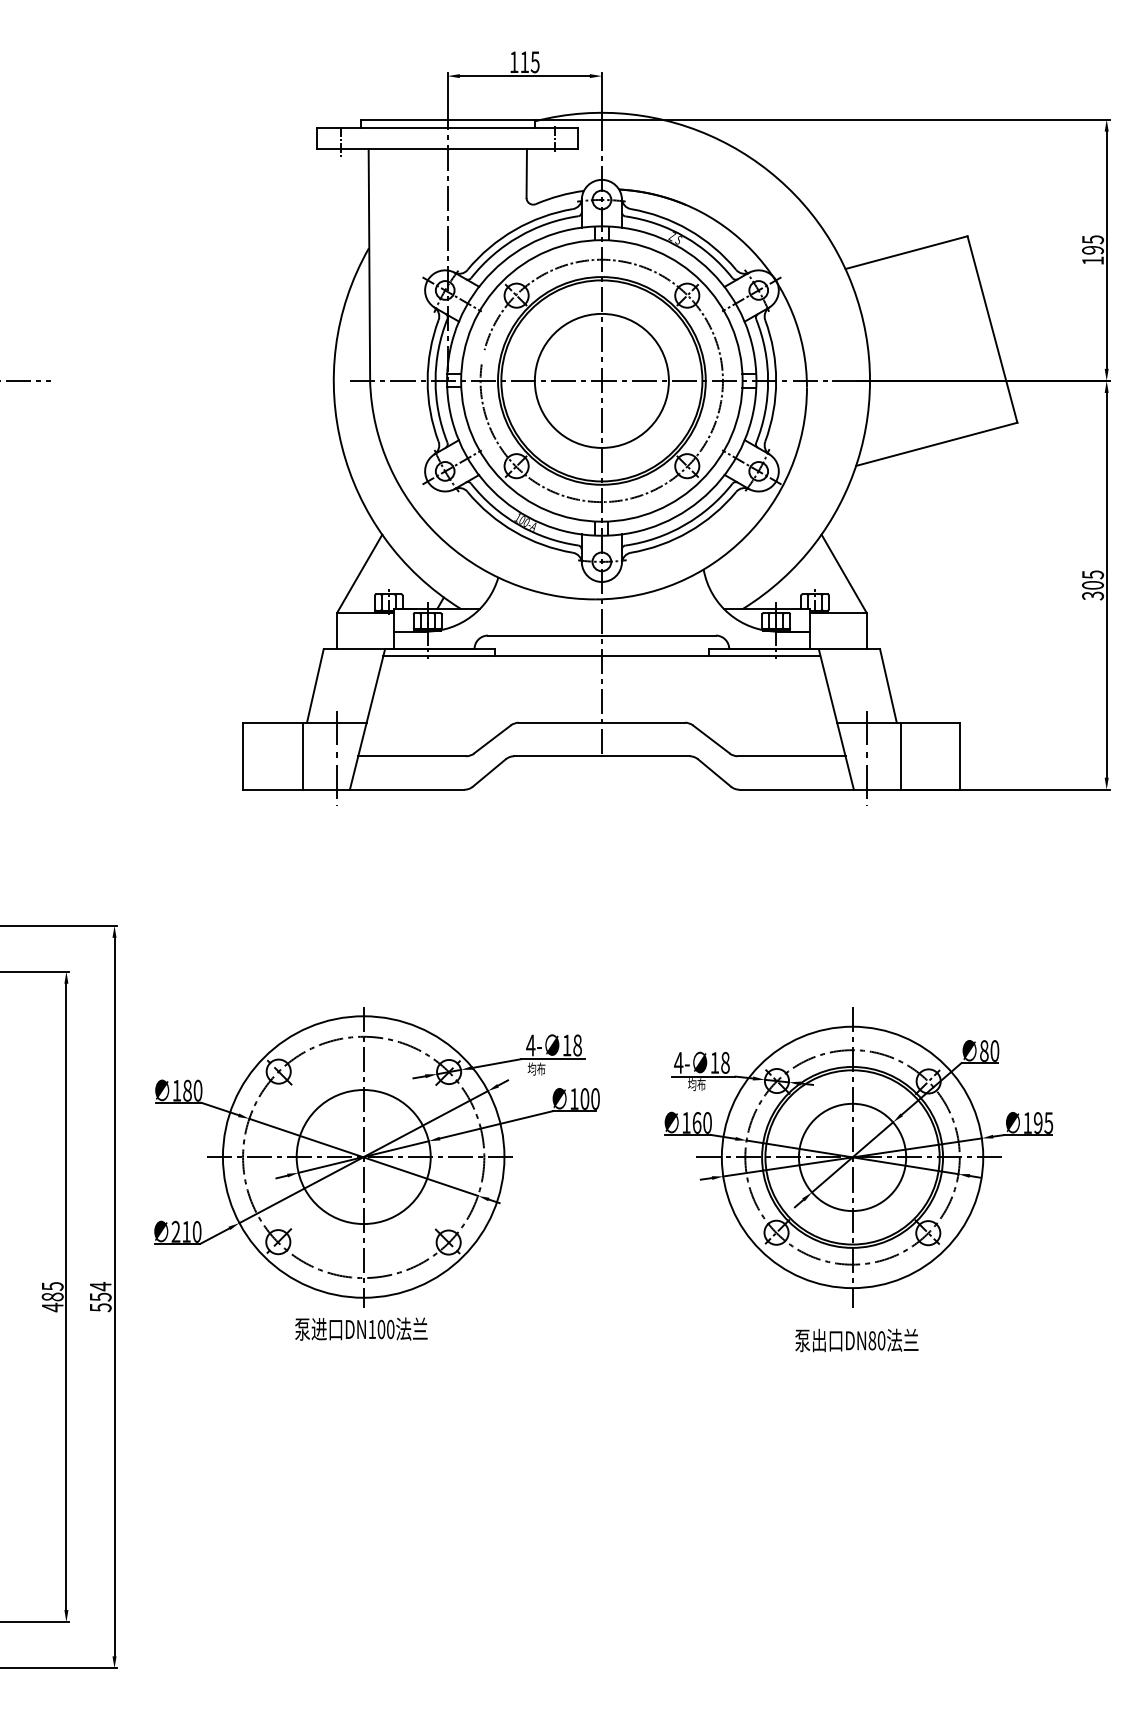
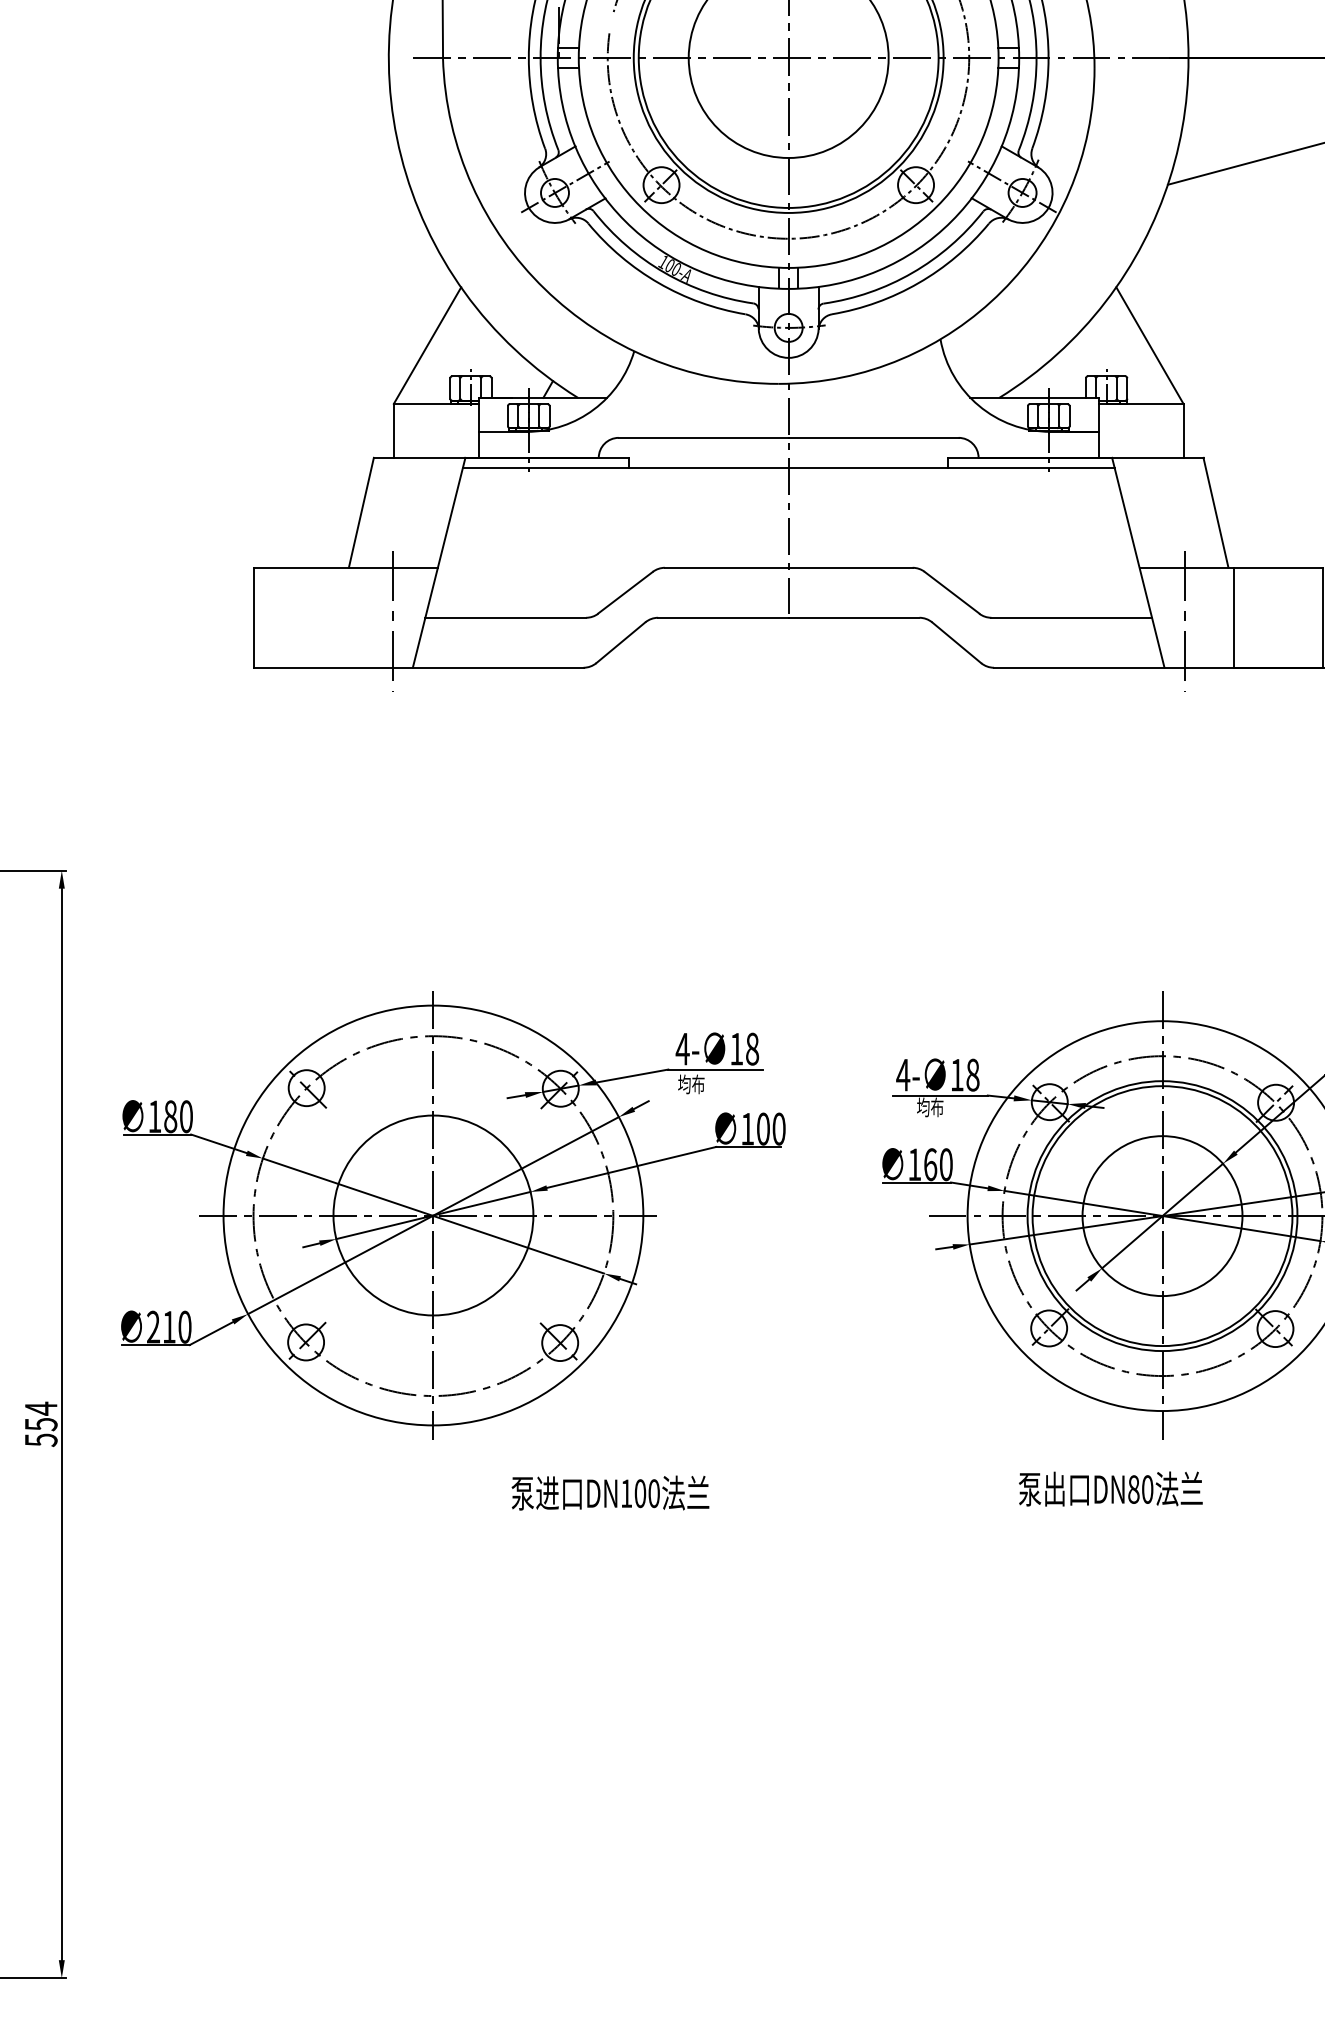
line: (302, 755) -> (342, 616), removed
text: (361, 1328) -> (610, 1492), moved
text: (856, 1340) -> (1110, 1489), moved

